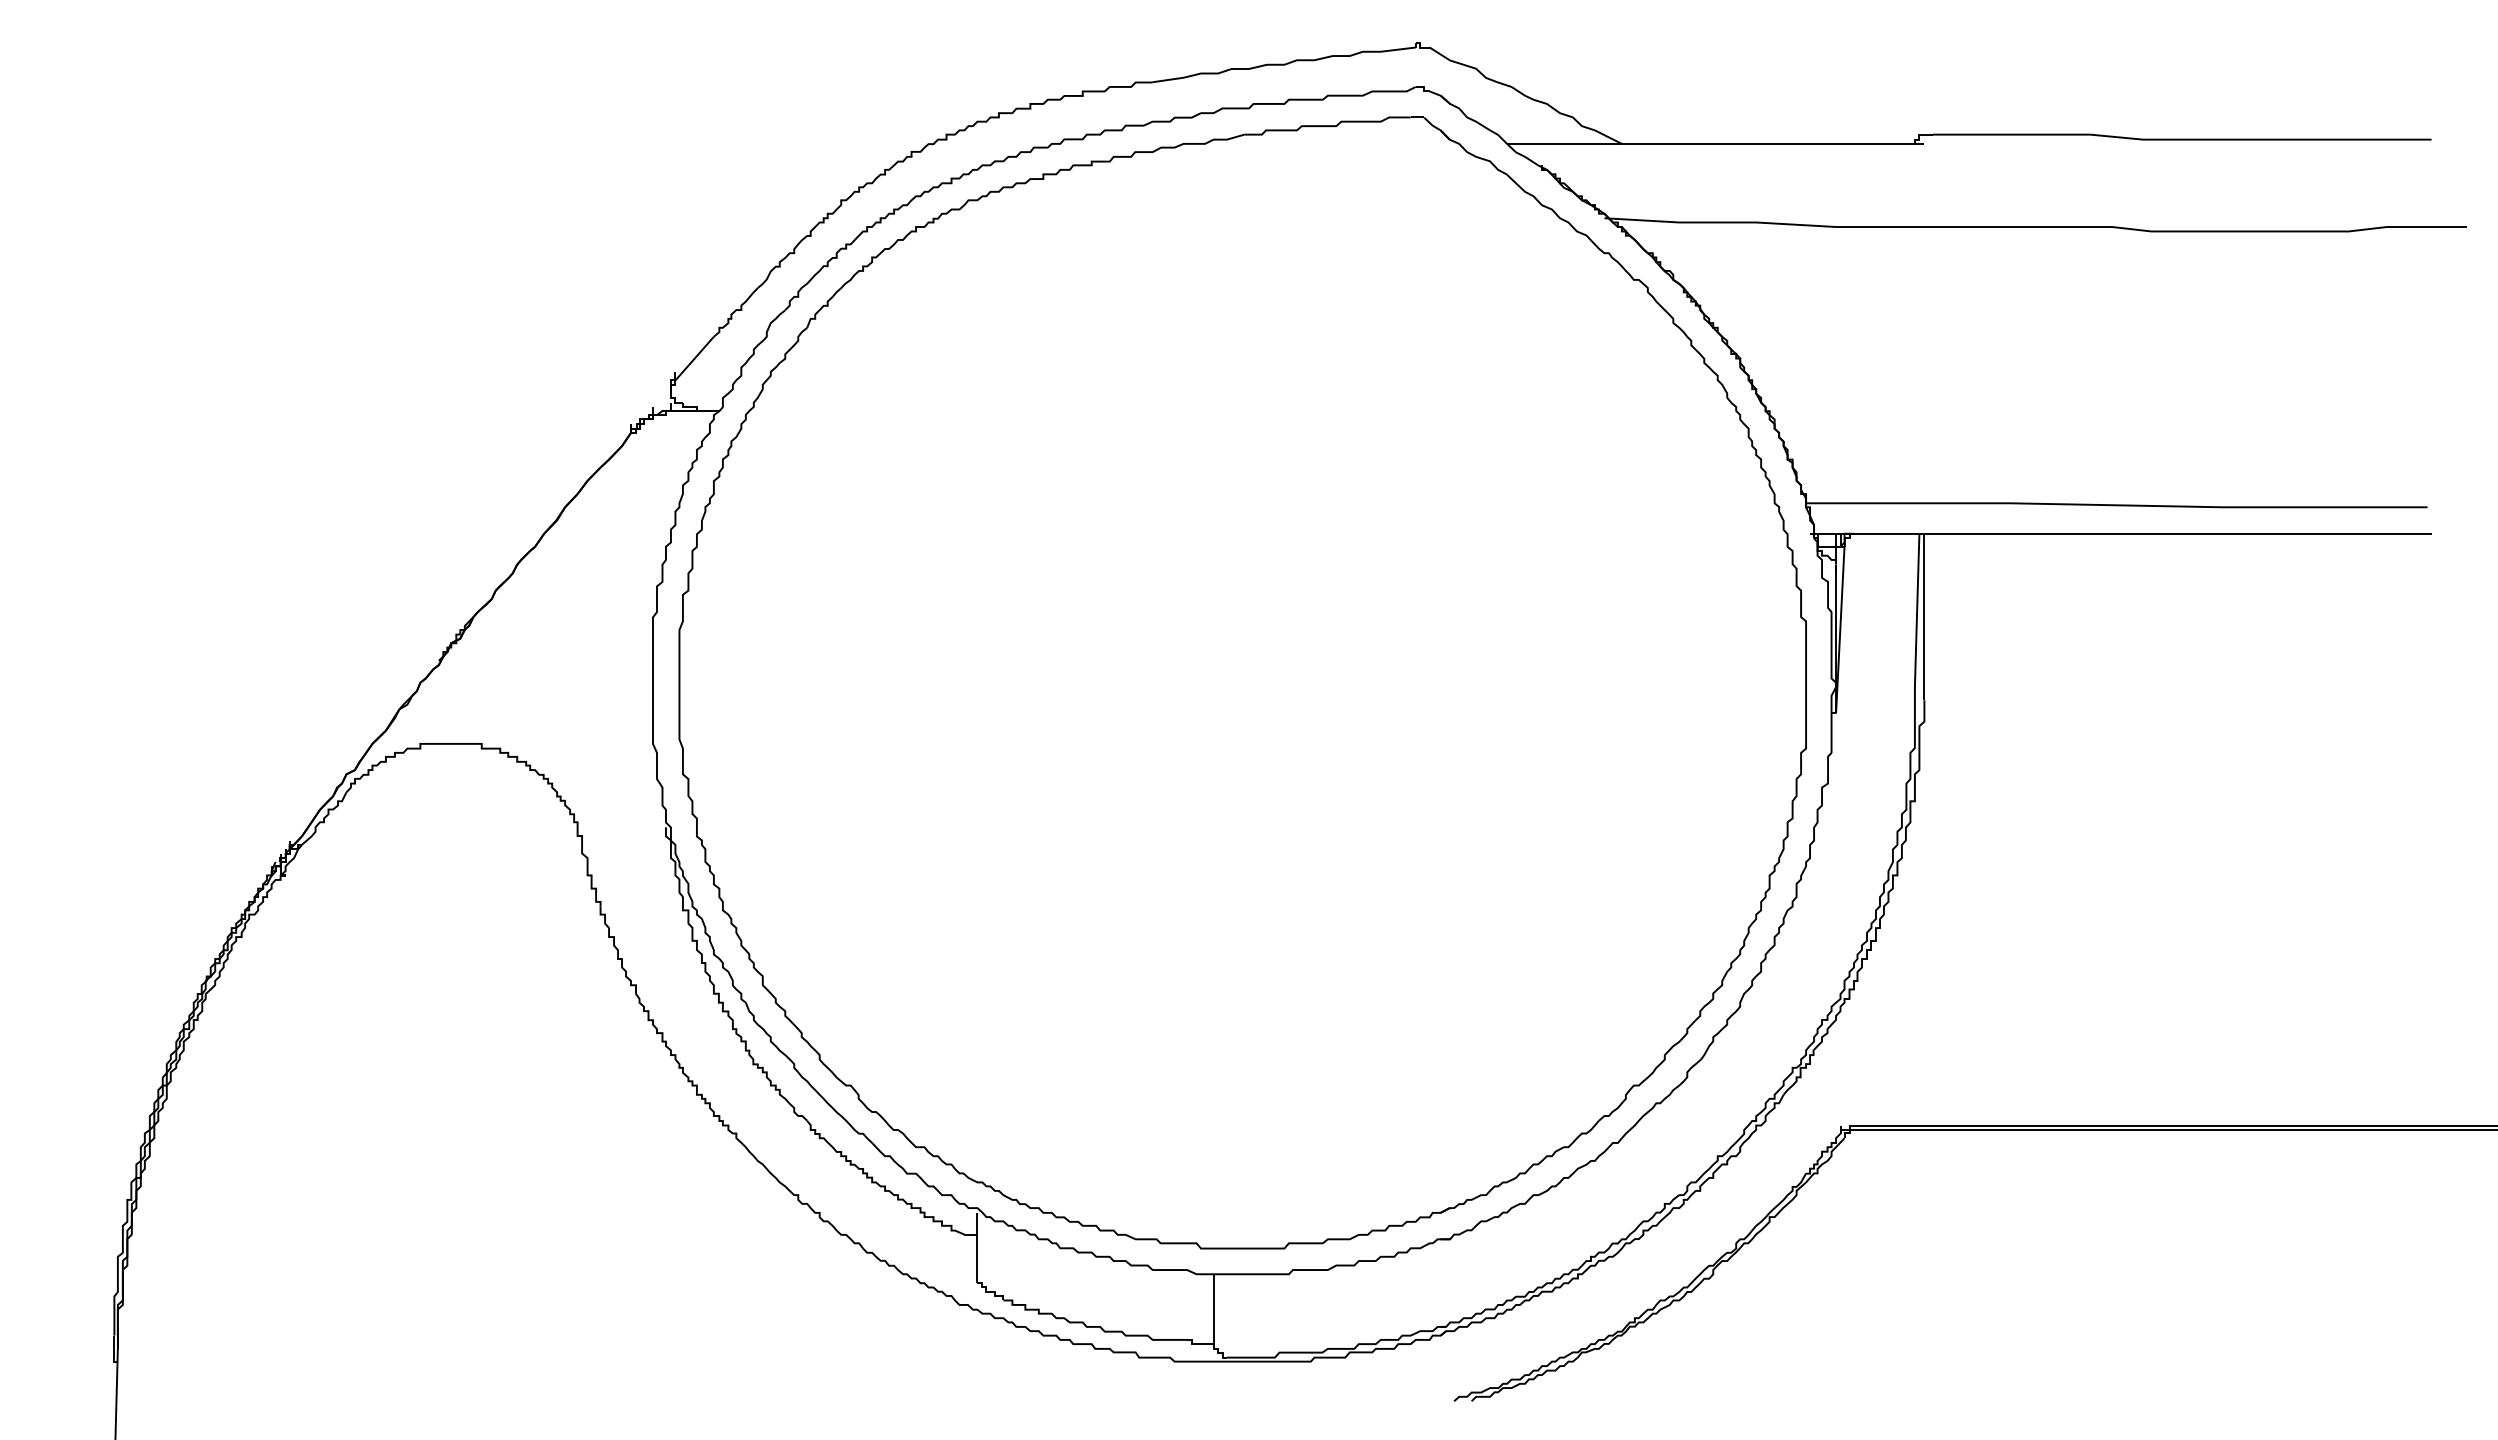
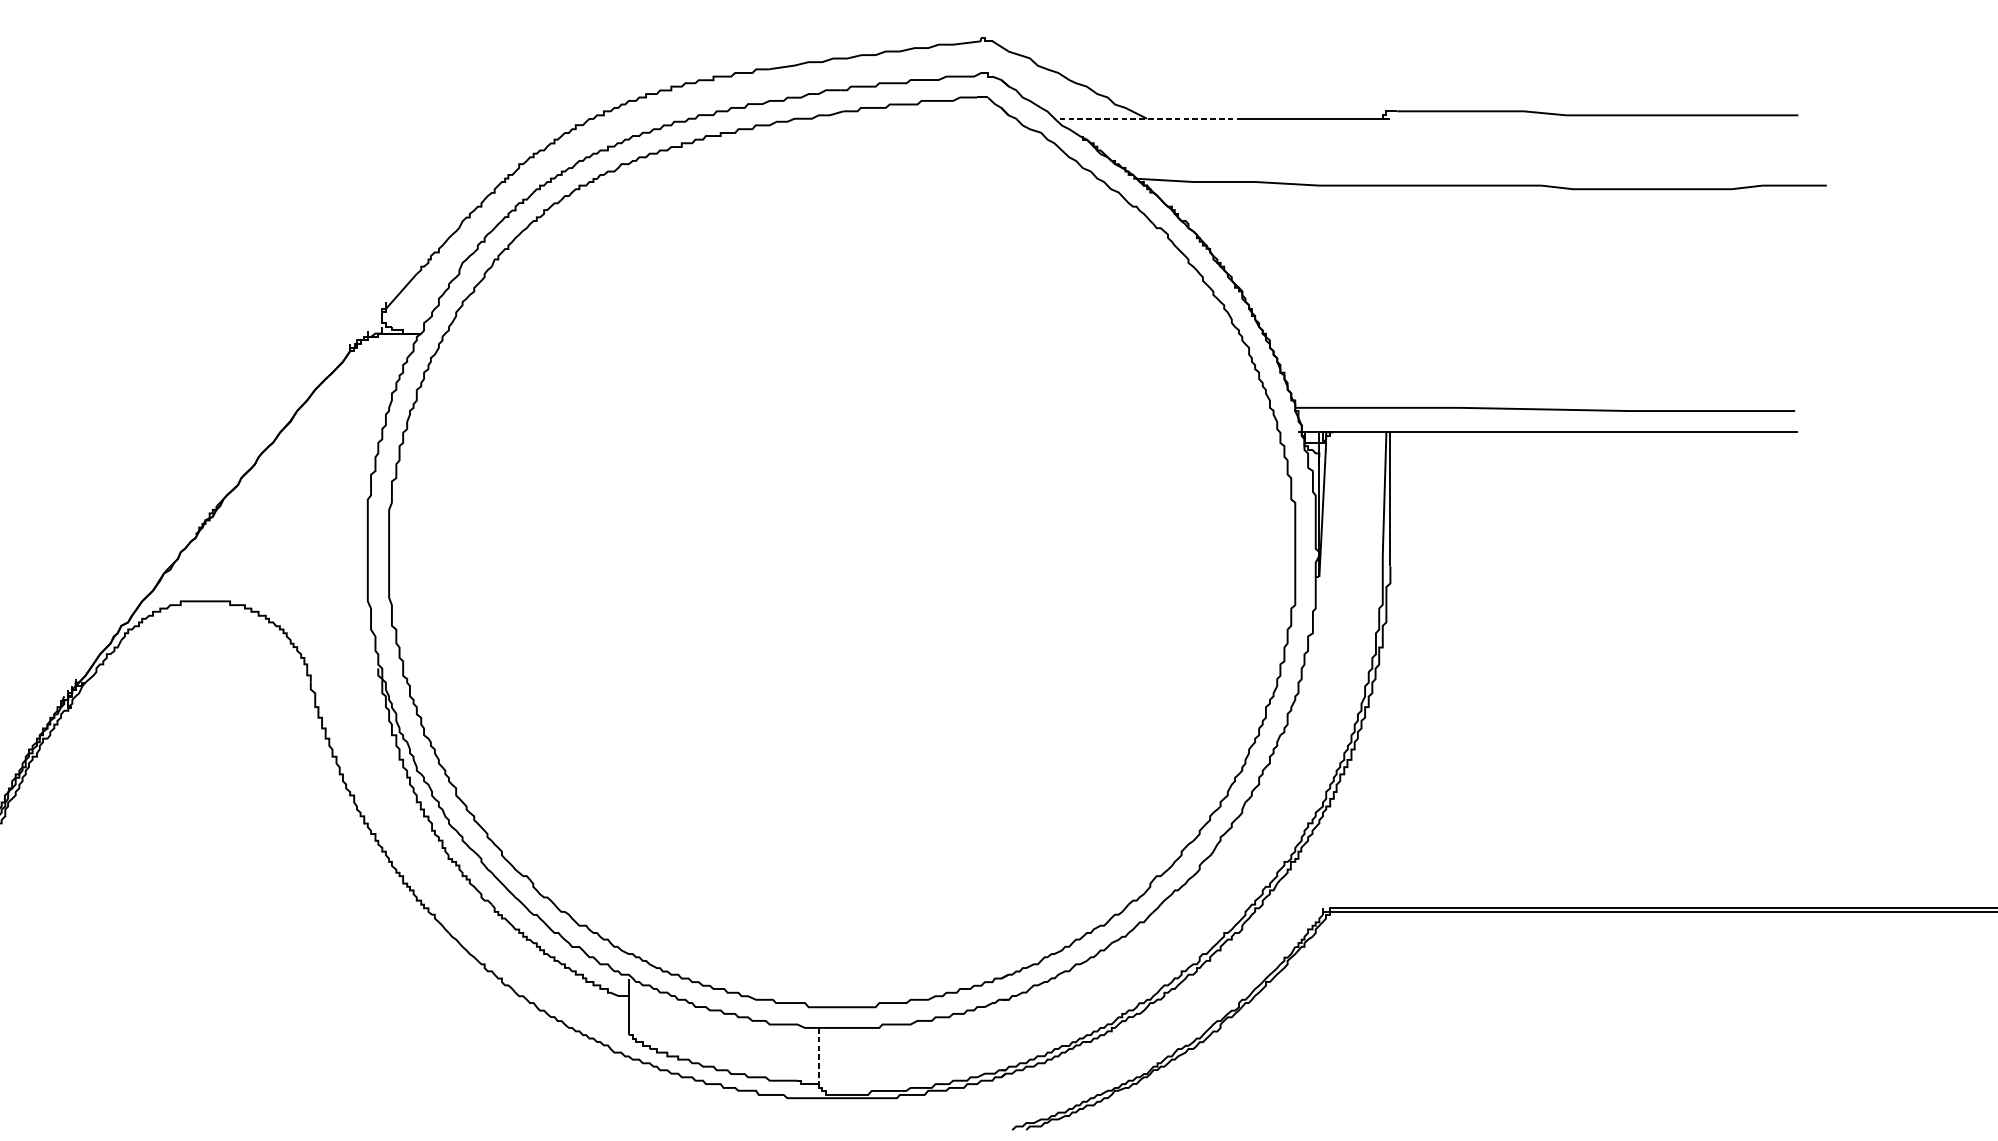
line: (1623, 143) -> (1148, 118), solid -> dashed
line: (1213, 1309) -> (818, 1056), solid -> dashed

